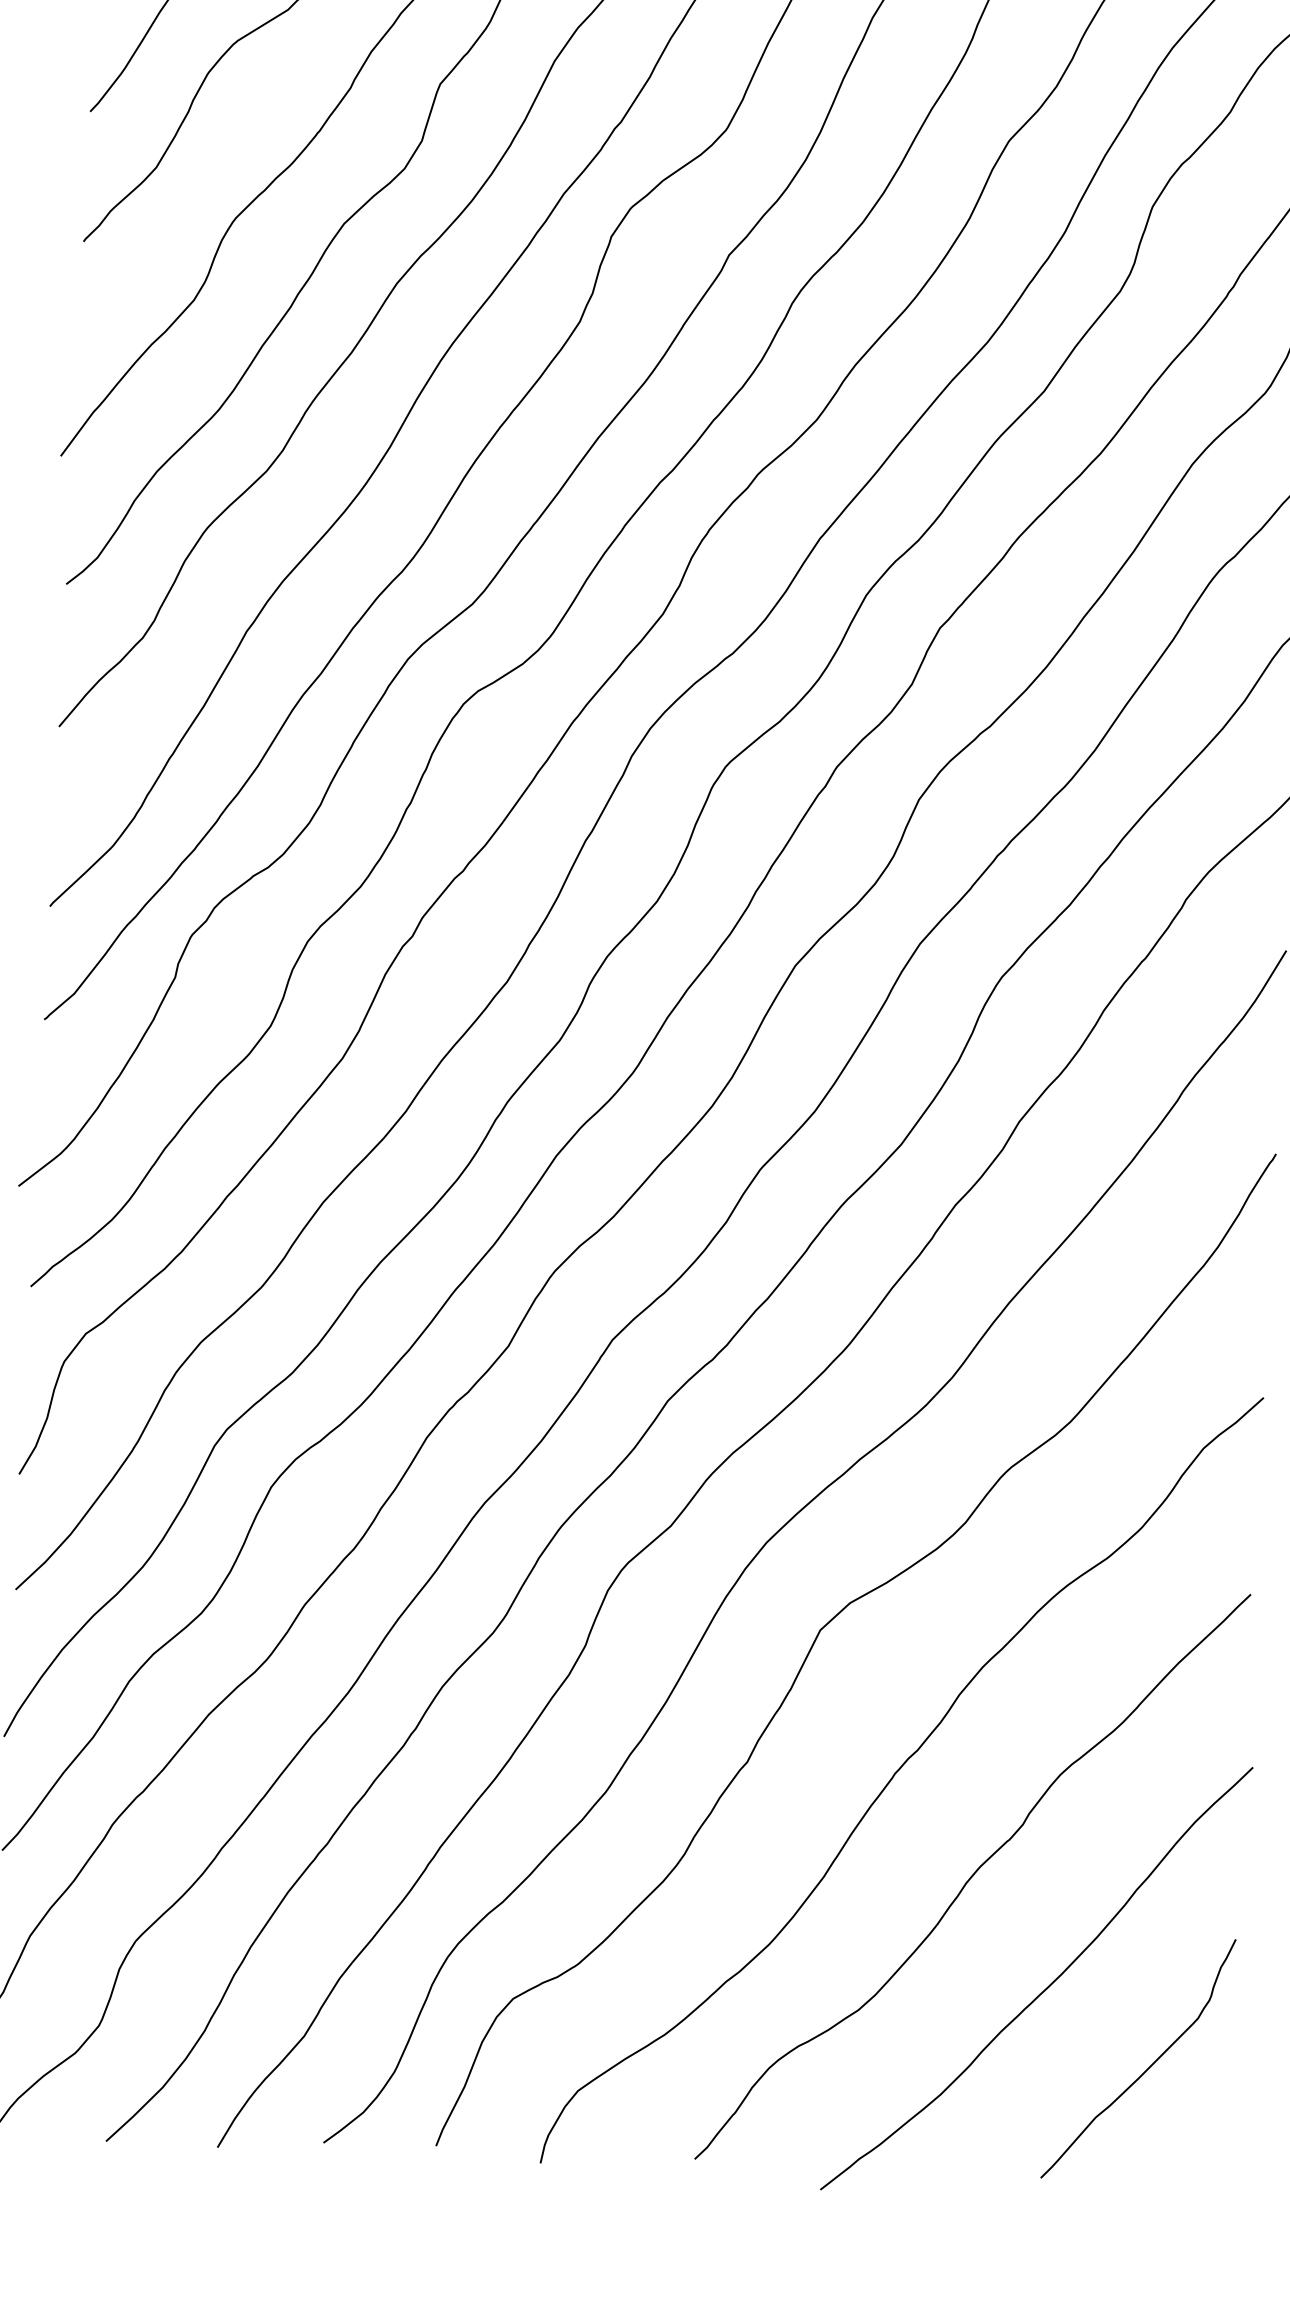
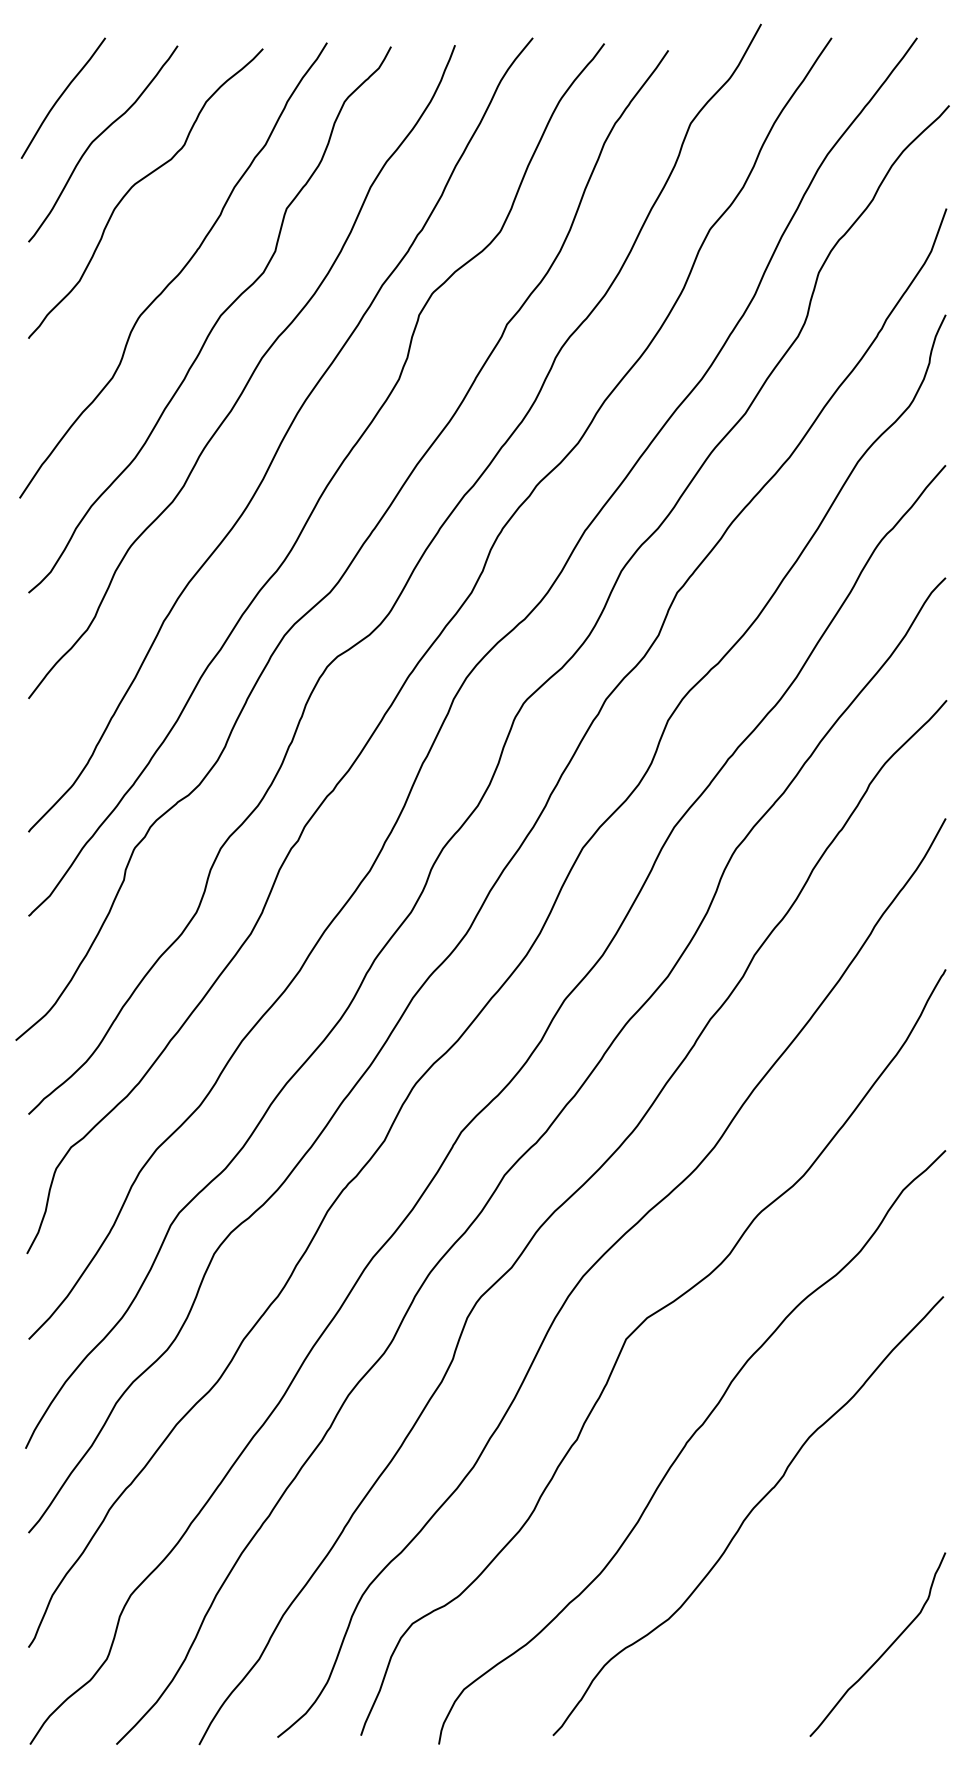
curve: (1045, 1987) -> (806, 1595), removed

